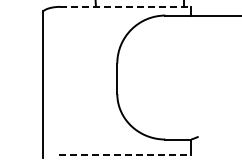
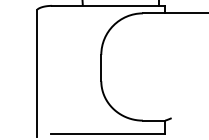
line: (126, 6) -> (109, 5), dashed -> solid
line: (125, 154) -> (108, 133), dashed -> solid

